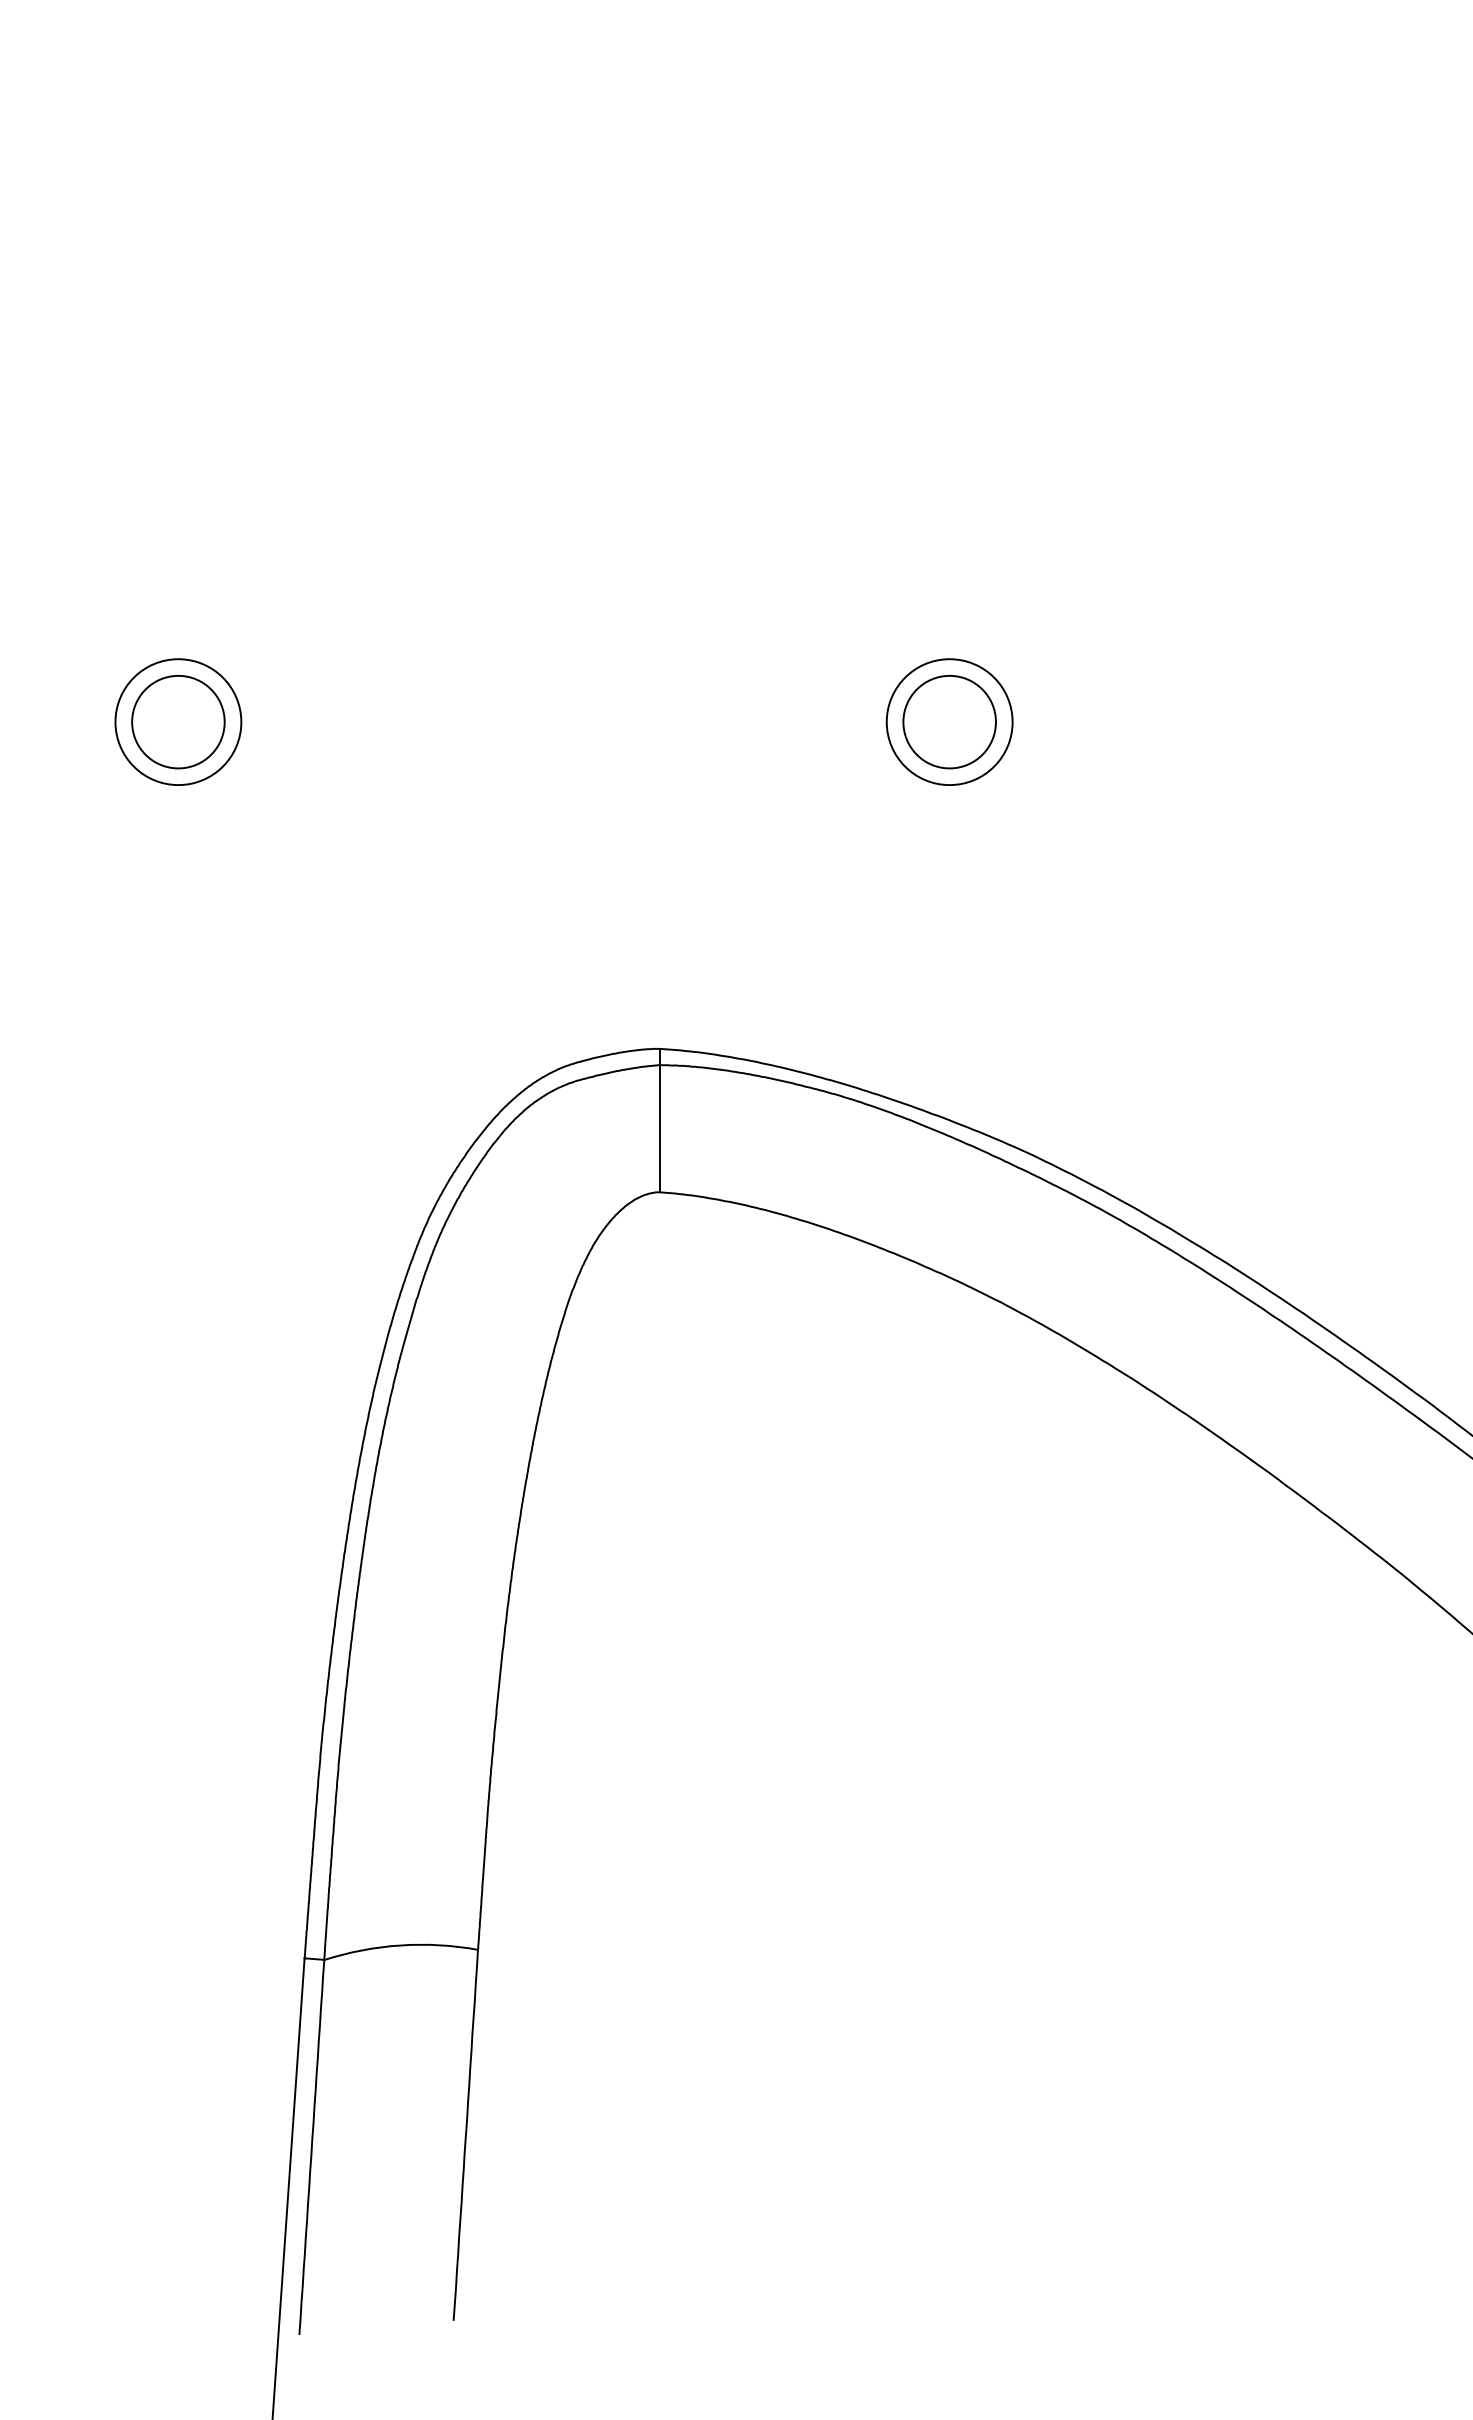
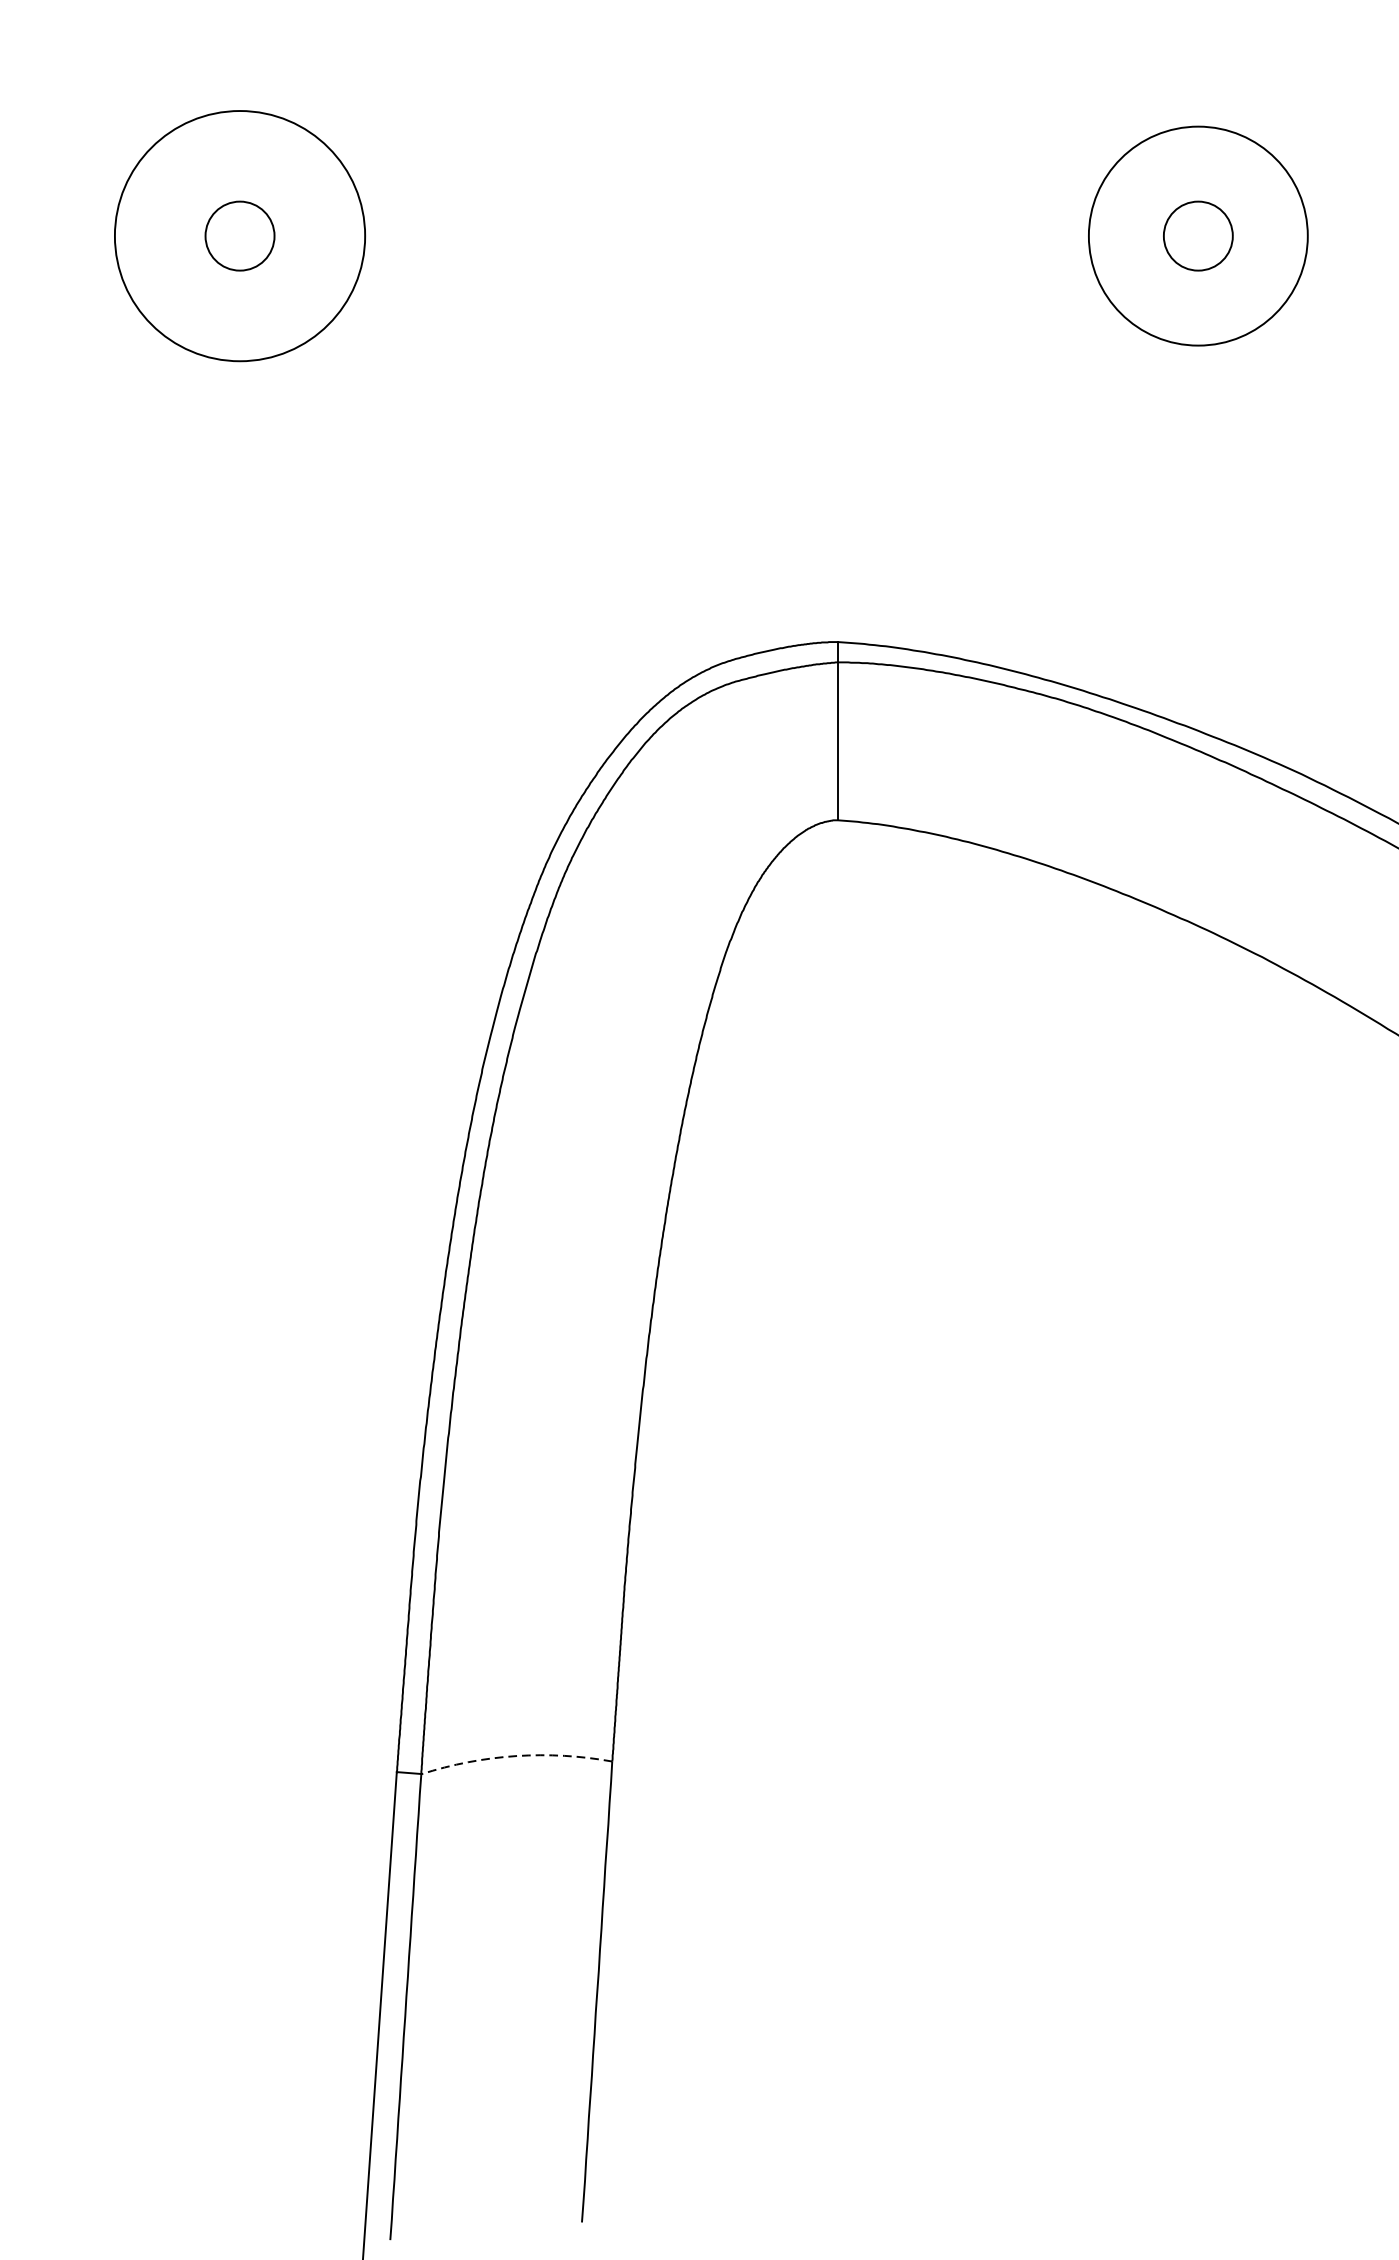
circle: (178, 721) -> (240, 235), size x0.6
circle: (949, 721) -> (1198, 235), size x0.6
circle: (178, 722) -> (240, 236), size x1.6
circle: (949, 722) -> (1198, 236), size x1.4
arc: (400, 1945) -> (515, 1756), solid -> dashed

